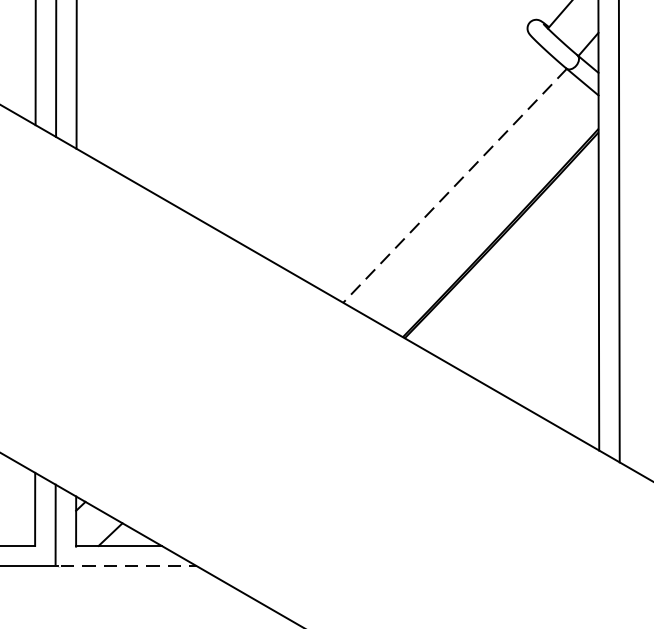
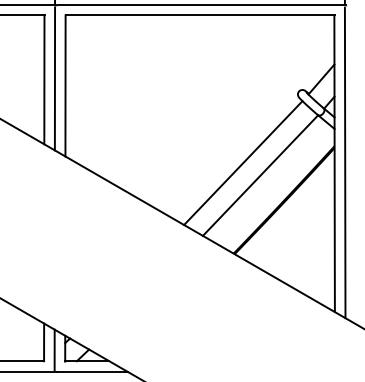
line: (421, 162) -> (243, 163), added
line: (454, 185) -> (260, 175), dashed -> solid
line: (130, 565) -> (93, 371), dashed -> solid

